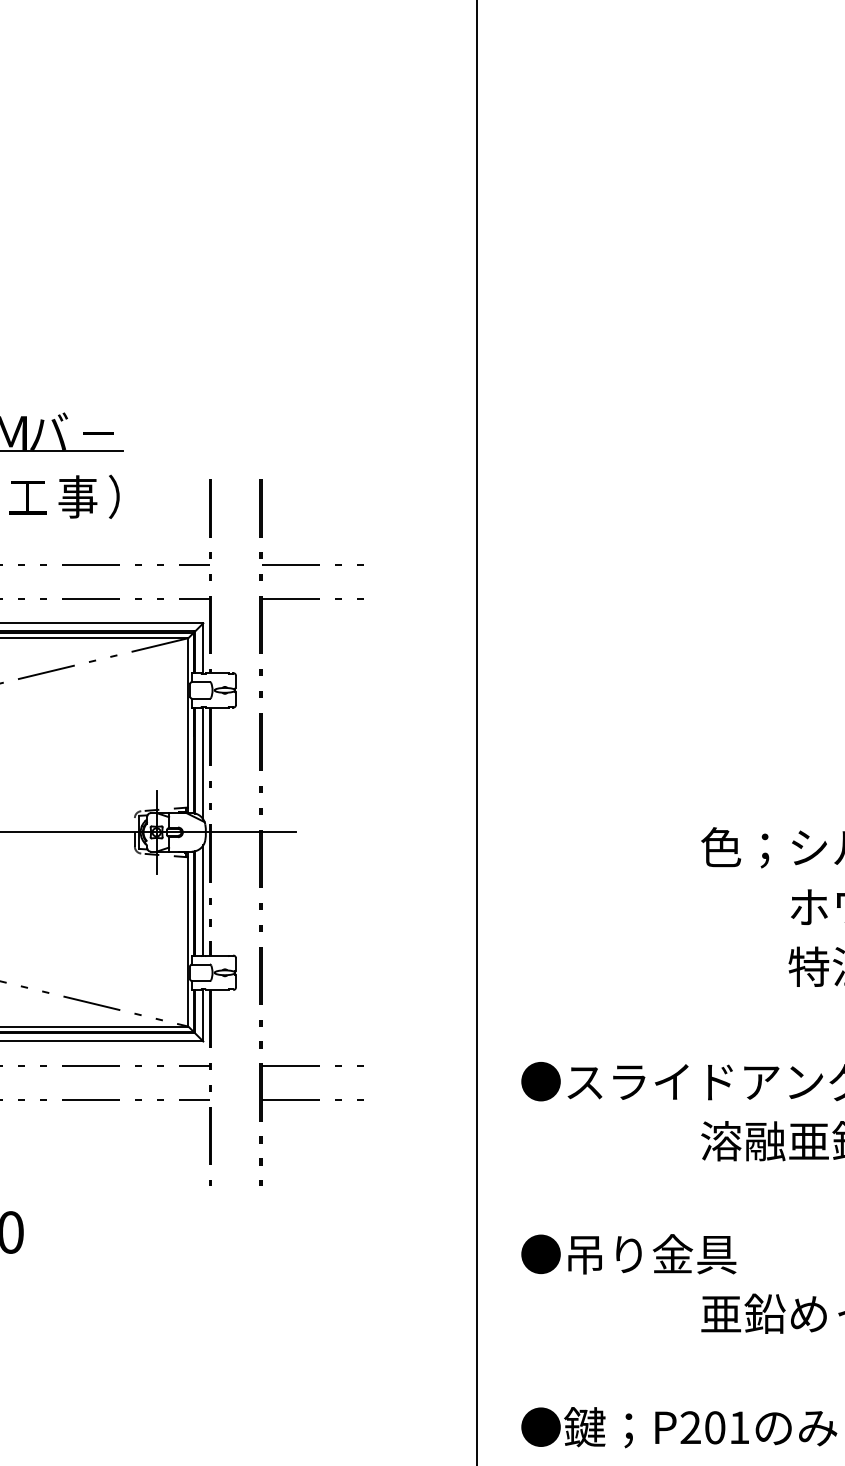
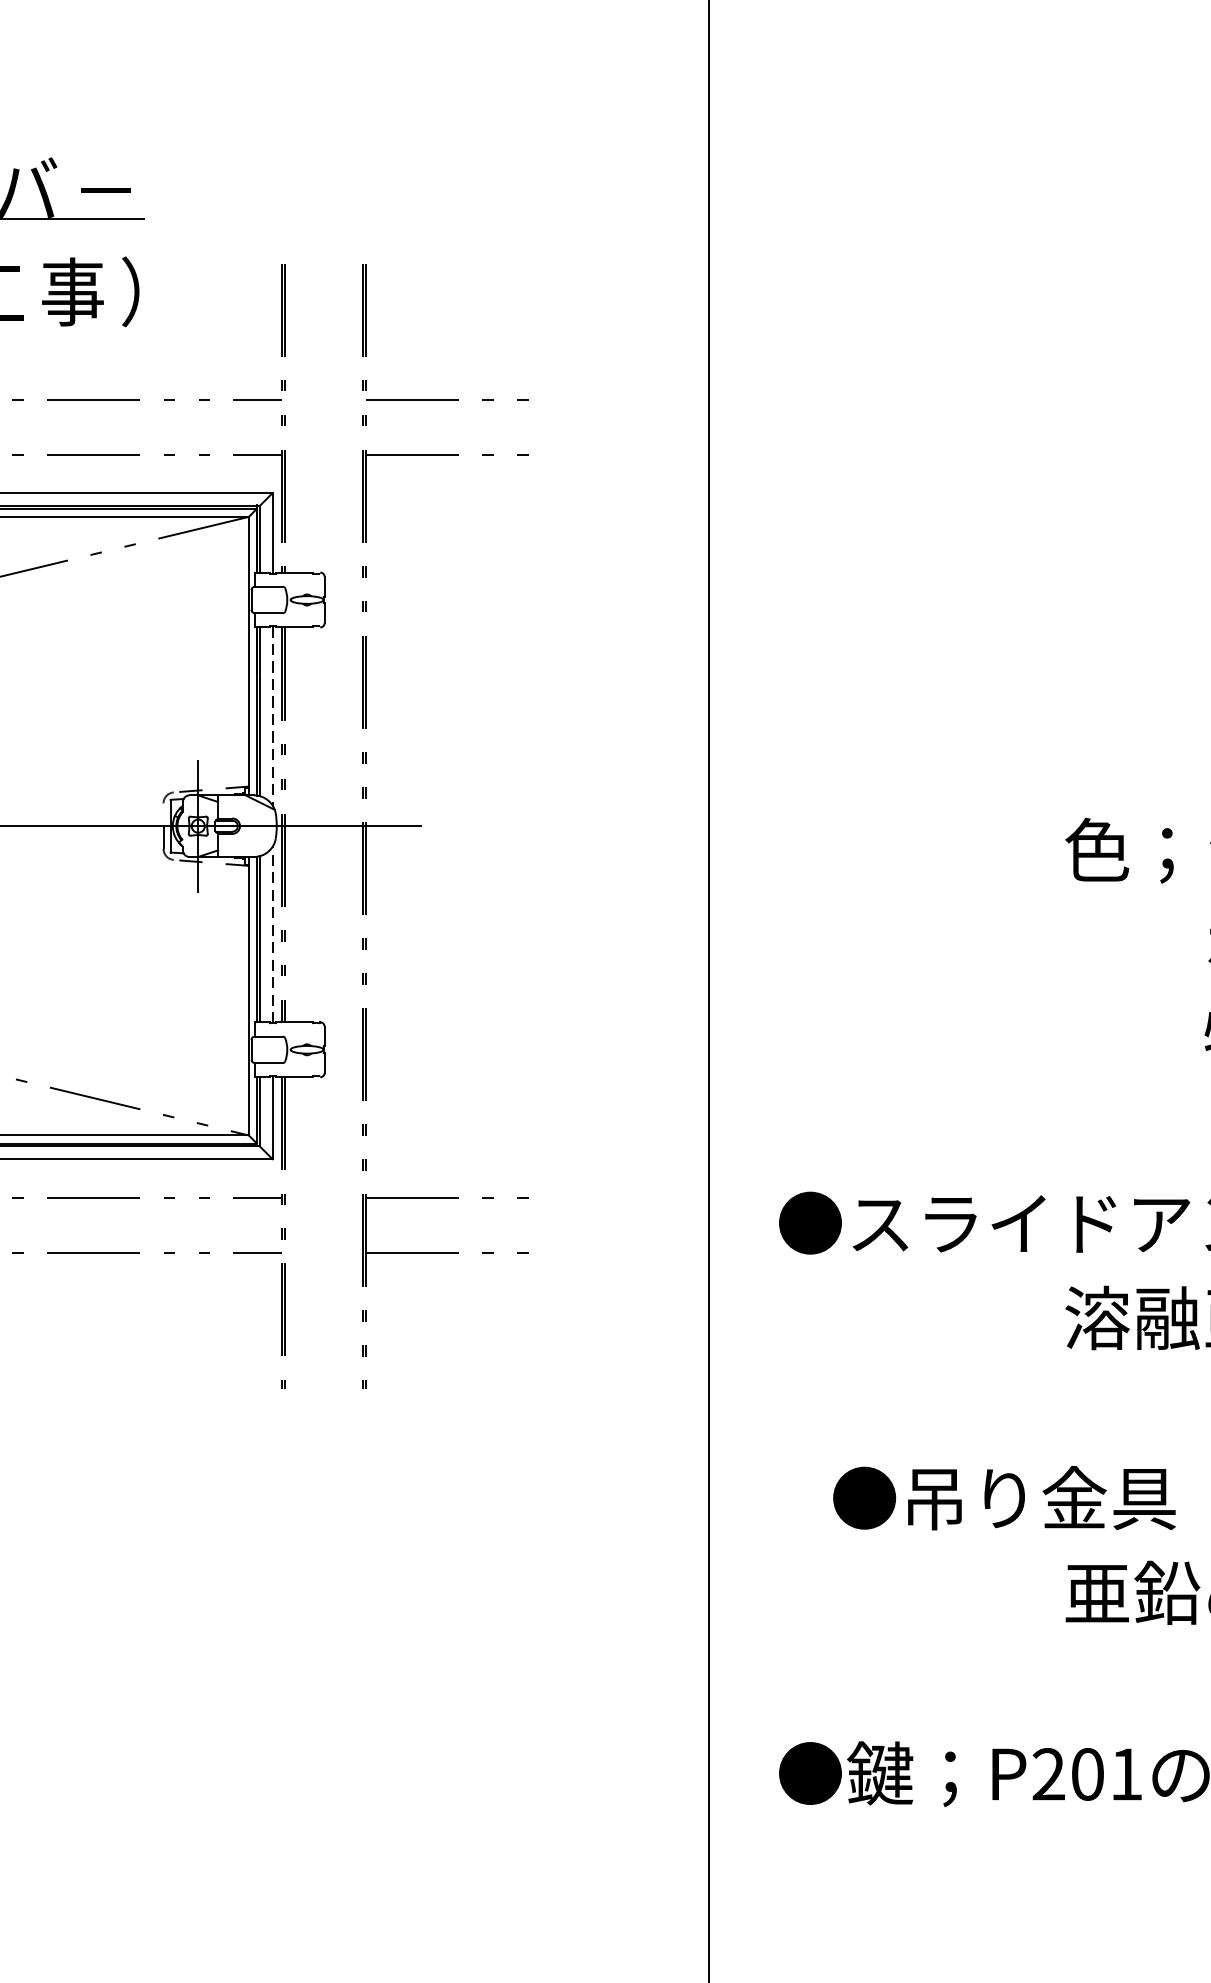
line: (203, 763) -> (272, 716), solid -> dashed
line: (203, 900) -> (272, 934), solid -> dashed
text: (628, 1254) -> (1003, 1498), moved

